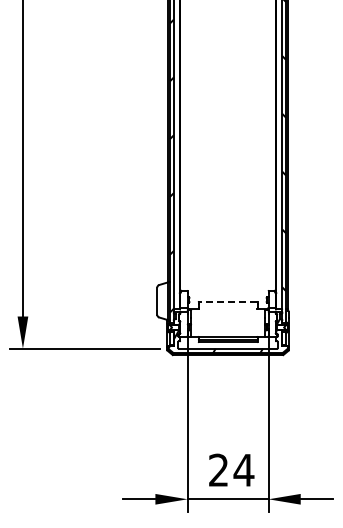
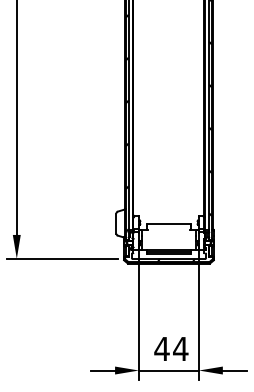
line: (228, 301) -> (169, 223), dashed -> solid
text: (218, 469) -> (161, 348), 24 -> 44

